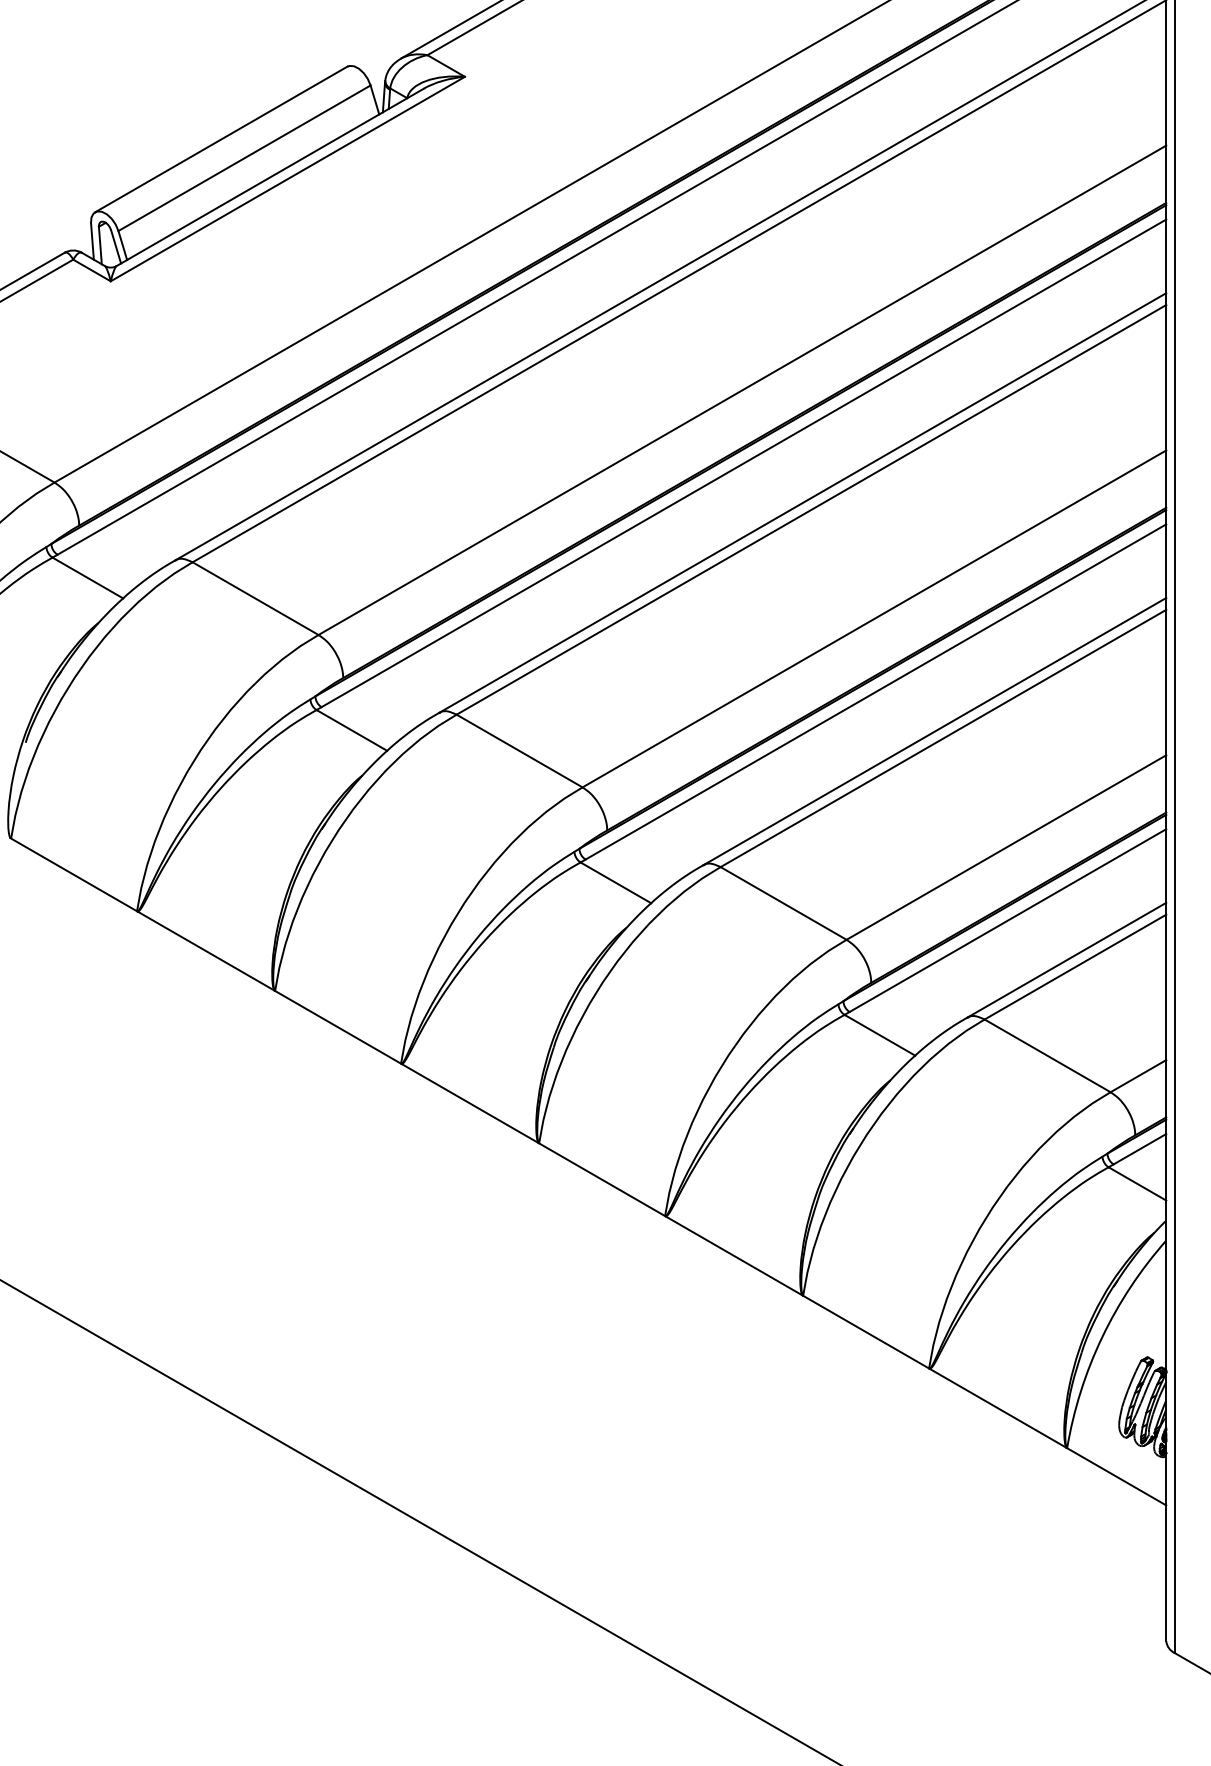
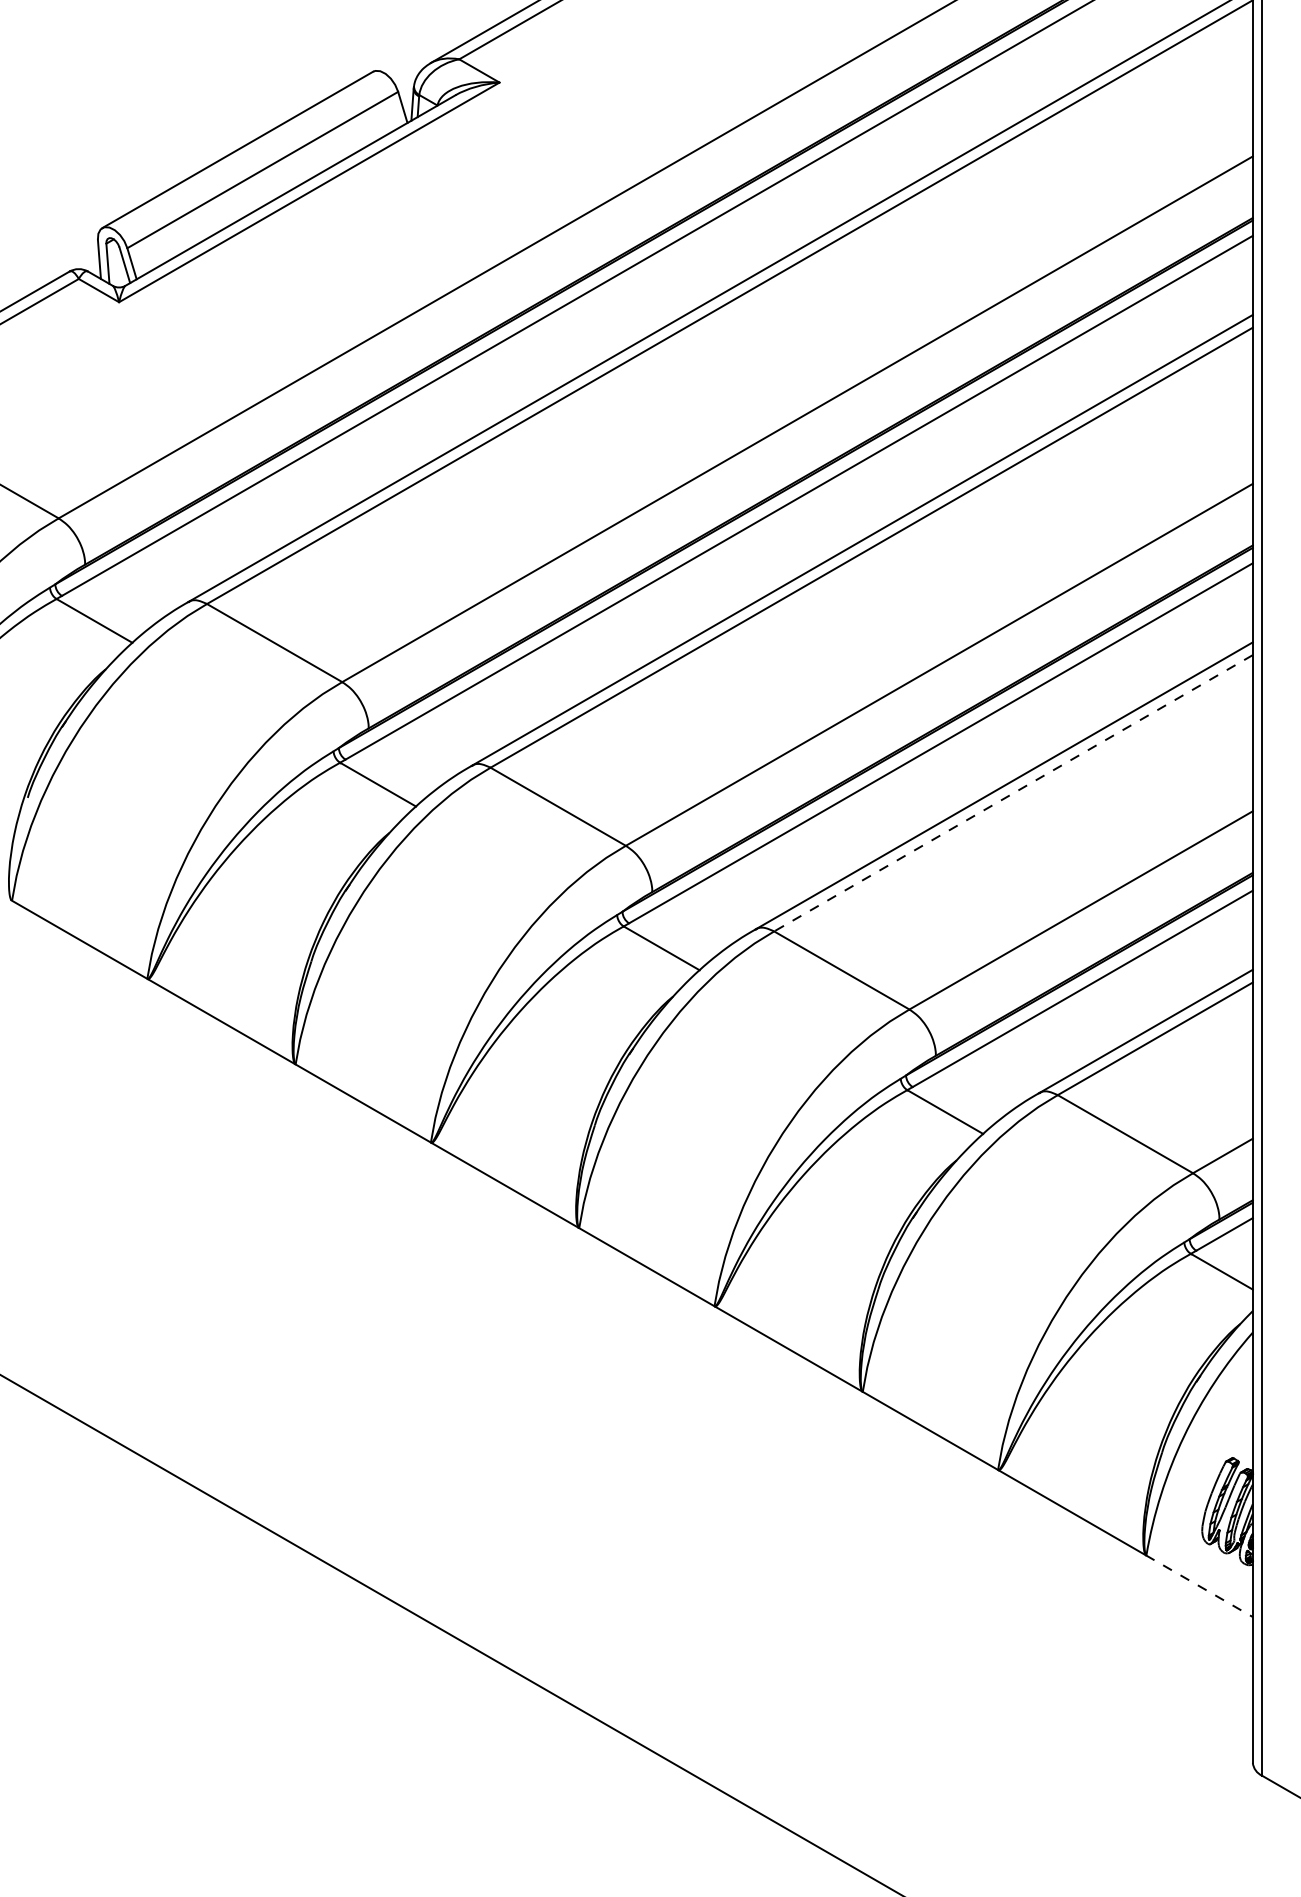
line: (943, 738) -> (1013, 793), solid -> dashed
line: (1116, 1476) -> (1199, 1586), solid -> dashed

